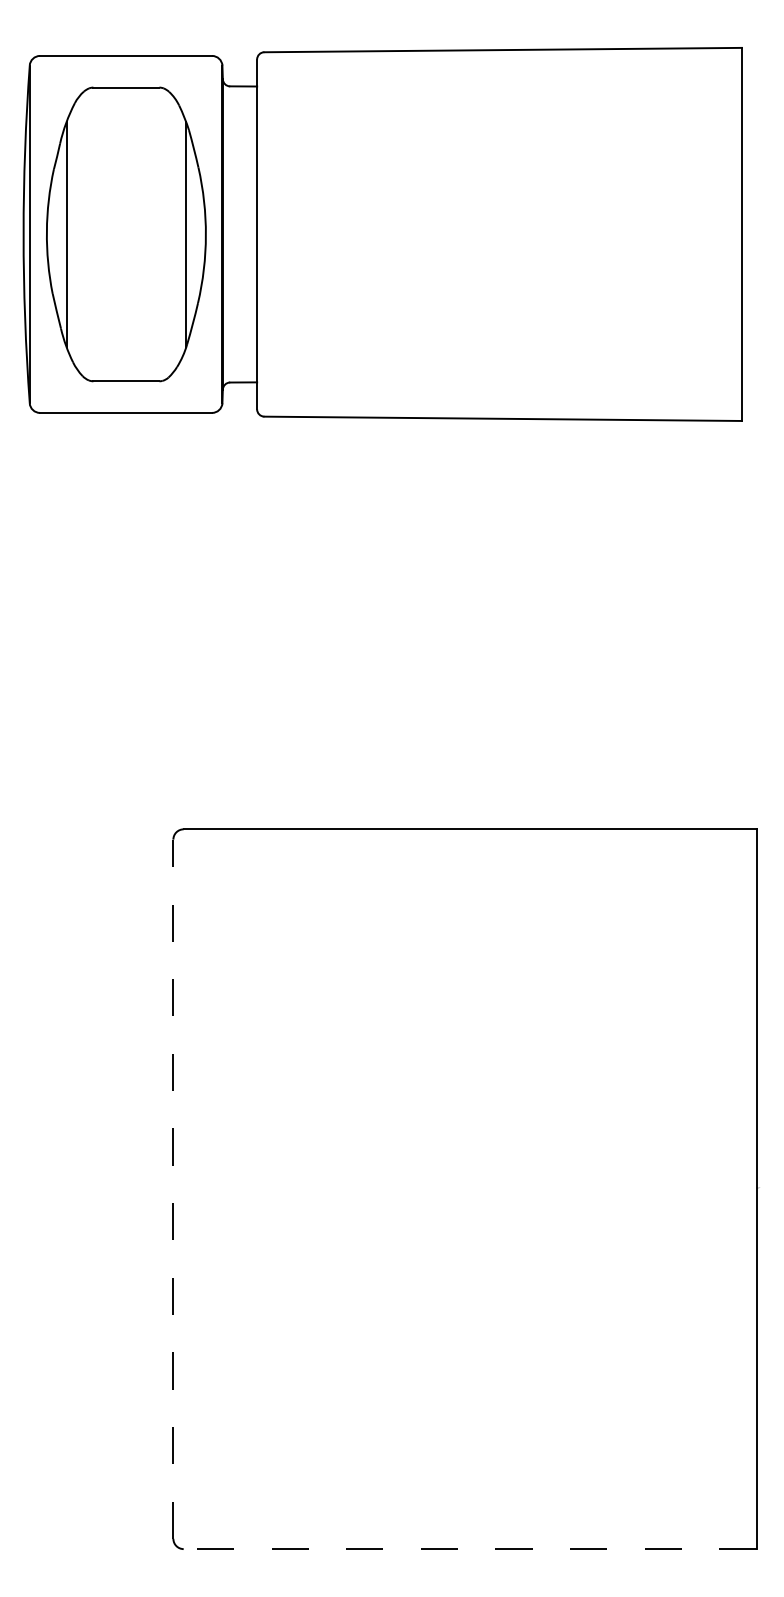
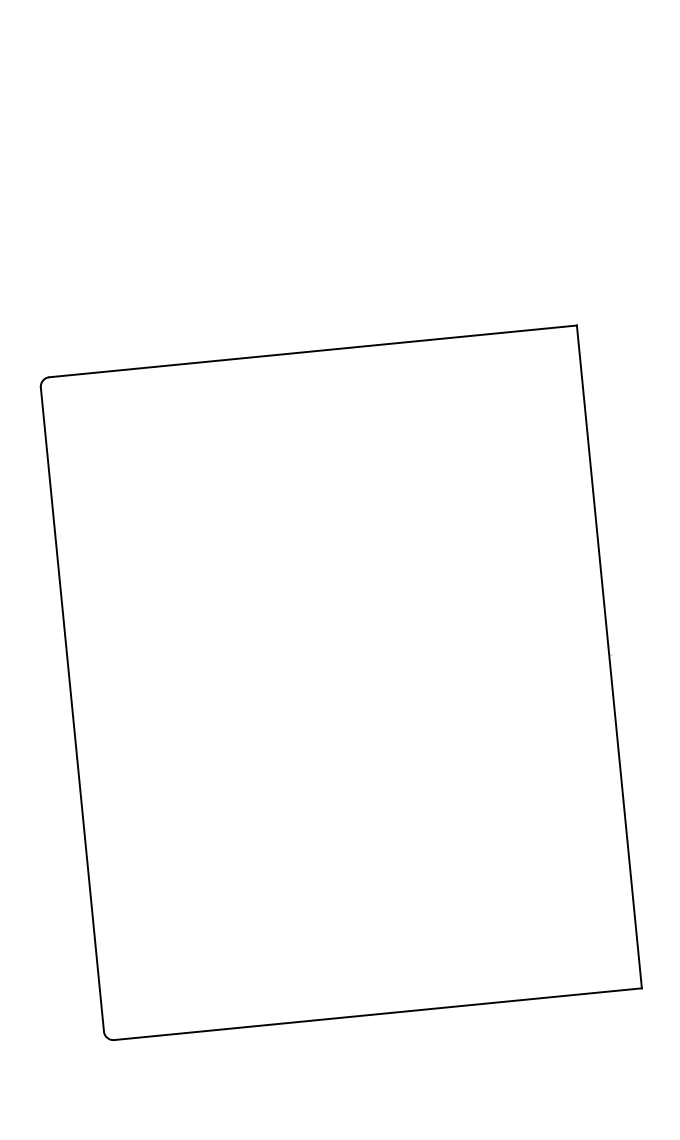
line: (173, 1189) -> (72, 709), dashed -> solid
line: (469, 1549) -> (377, 1014), dashed -> solid

